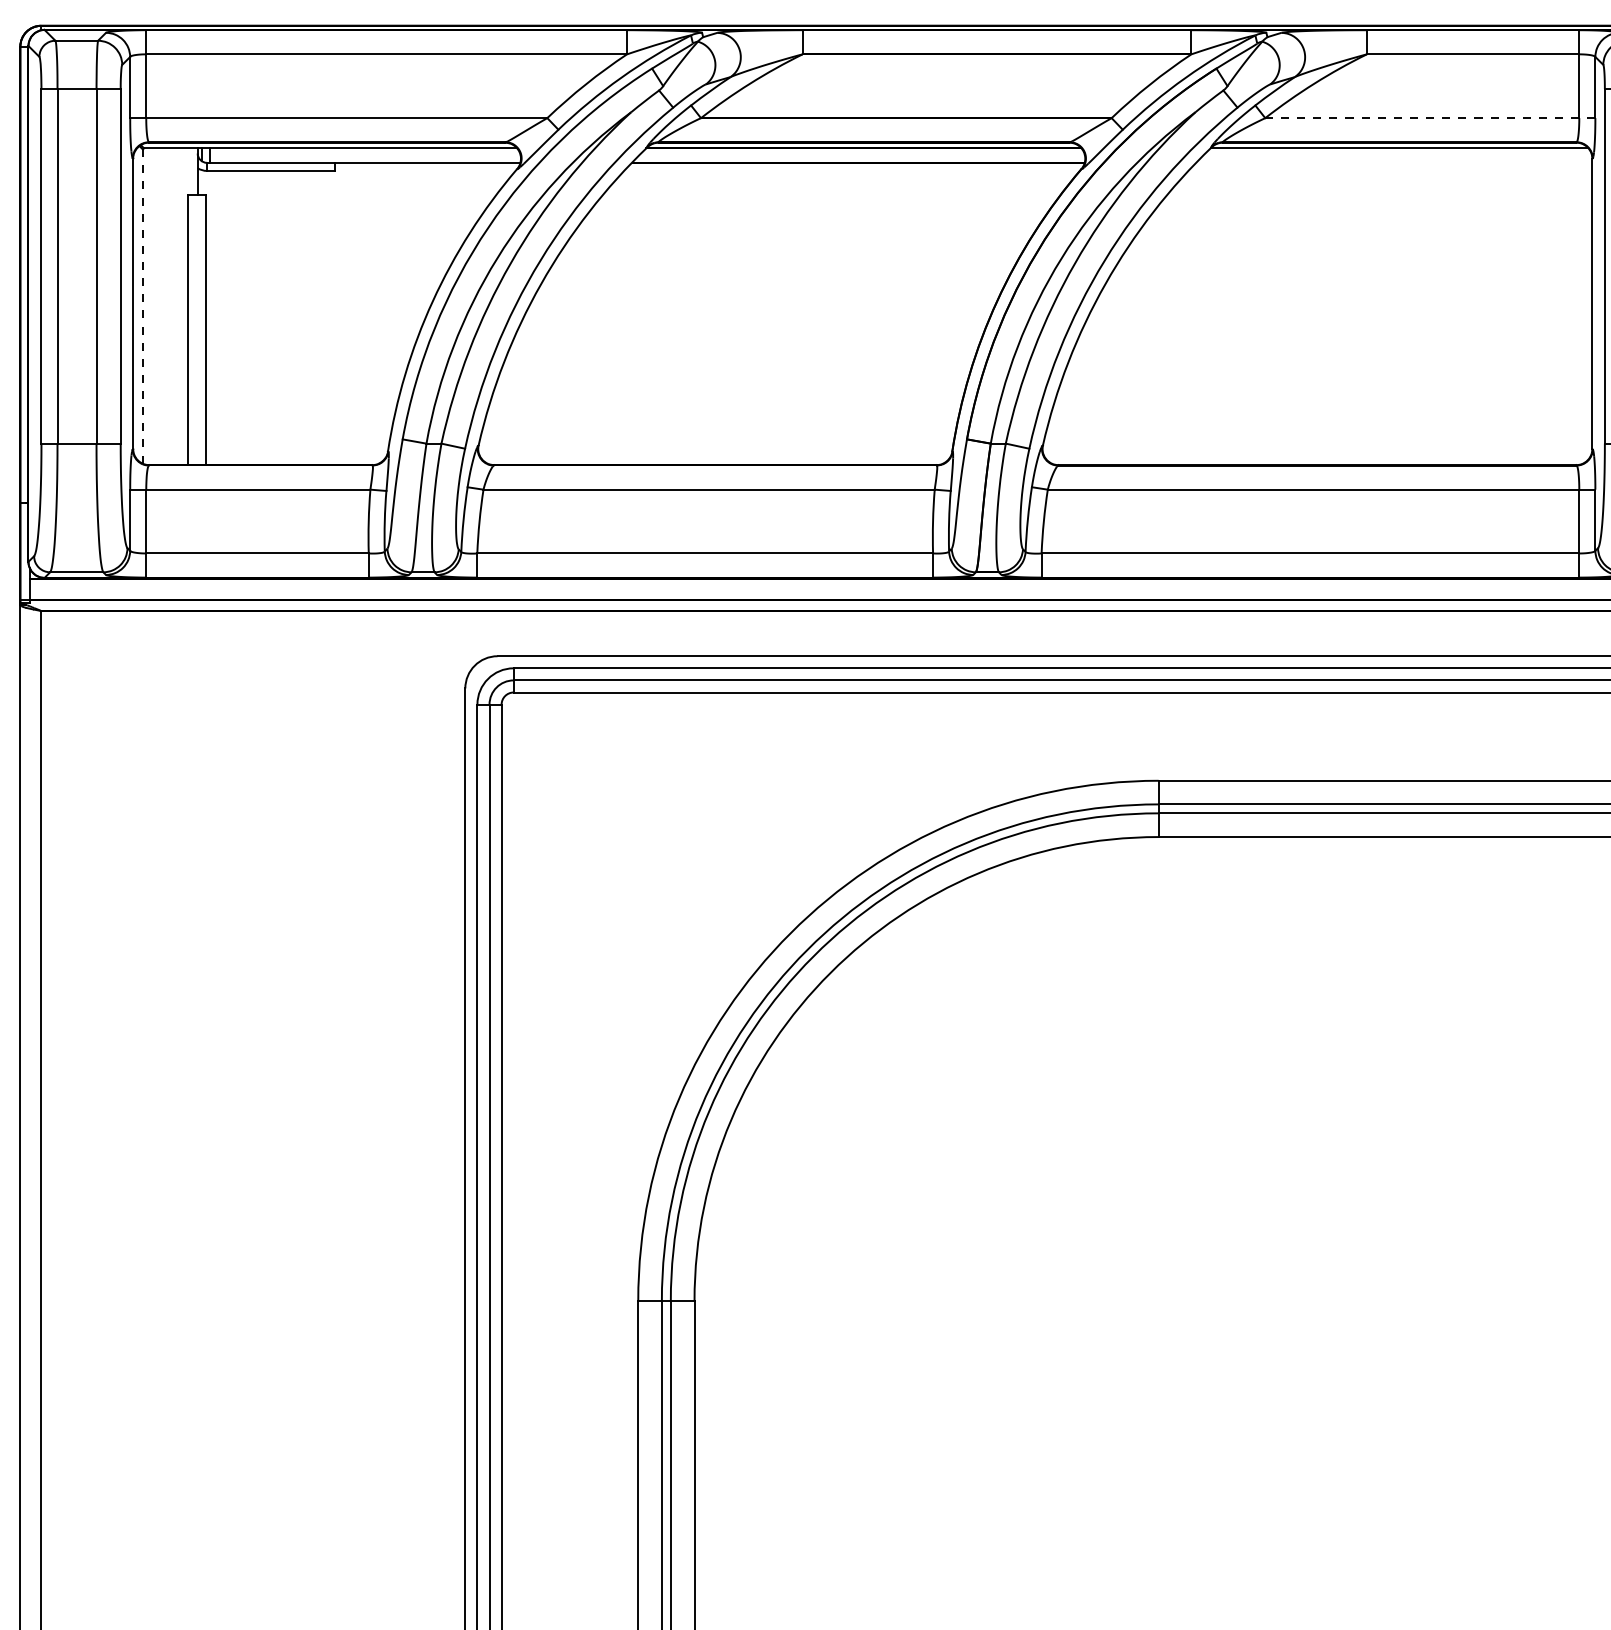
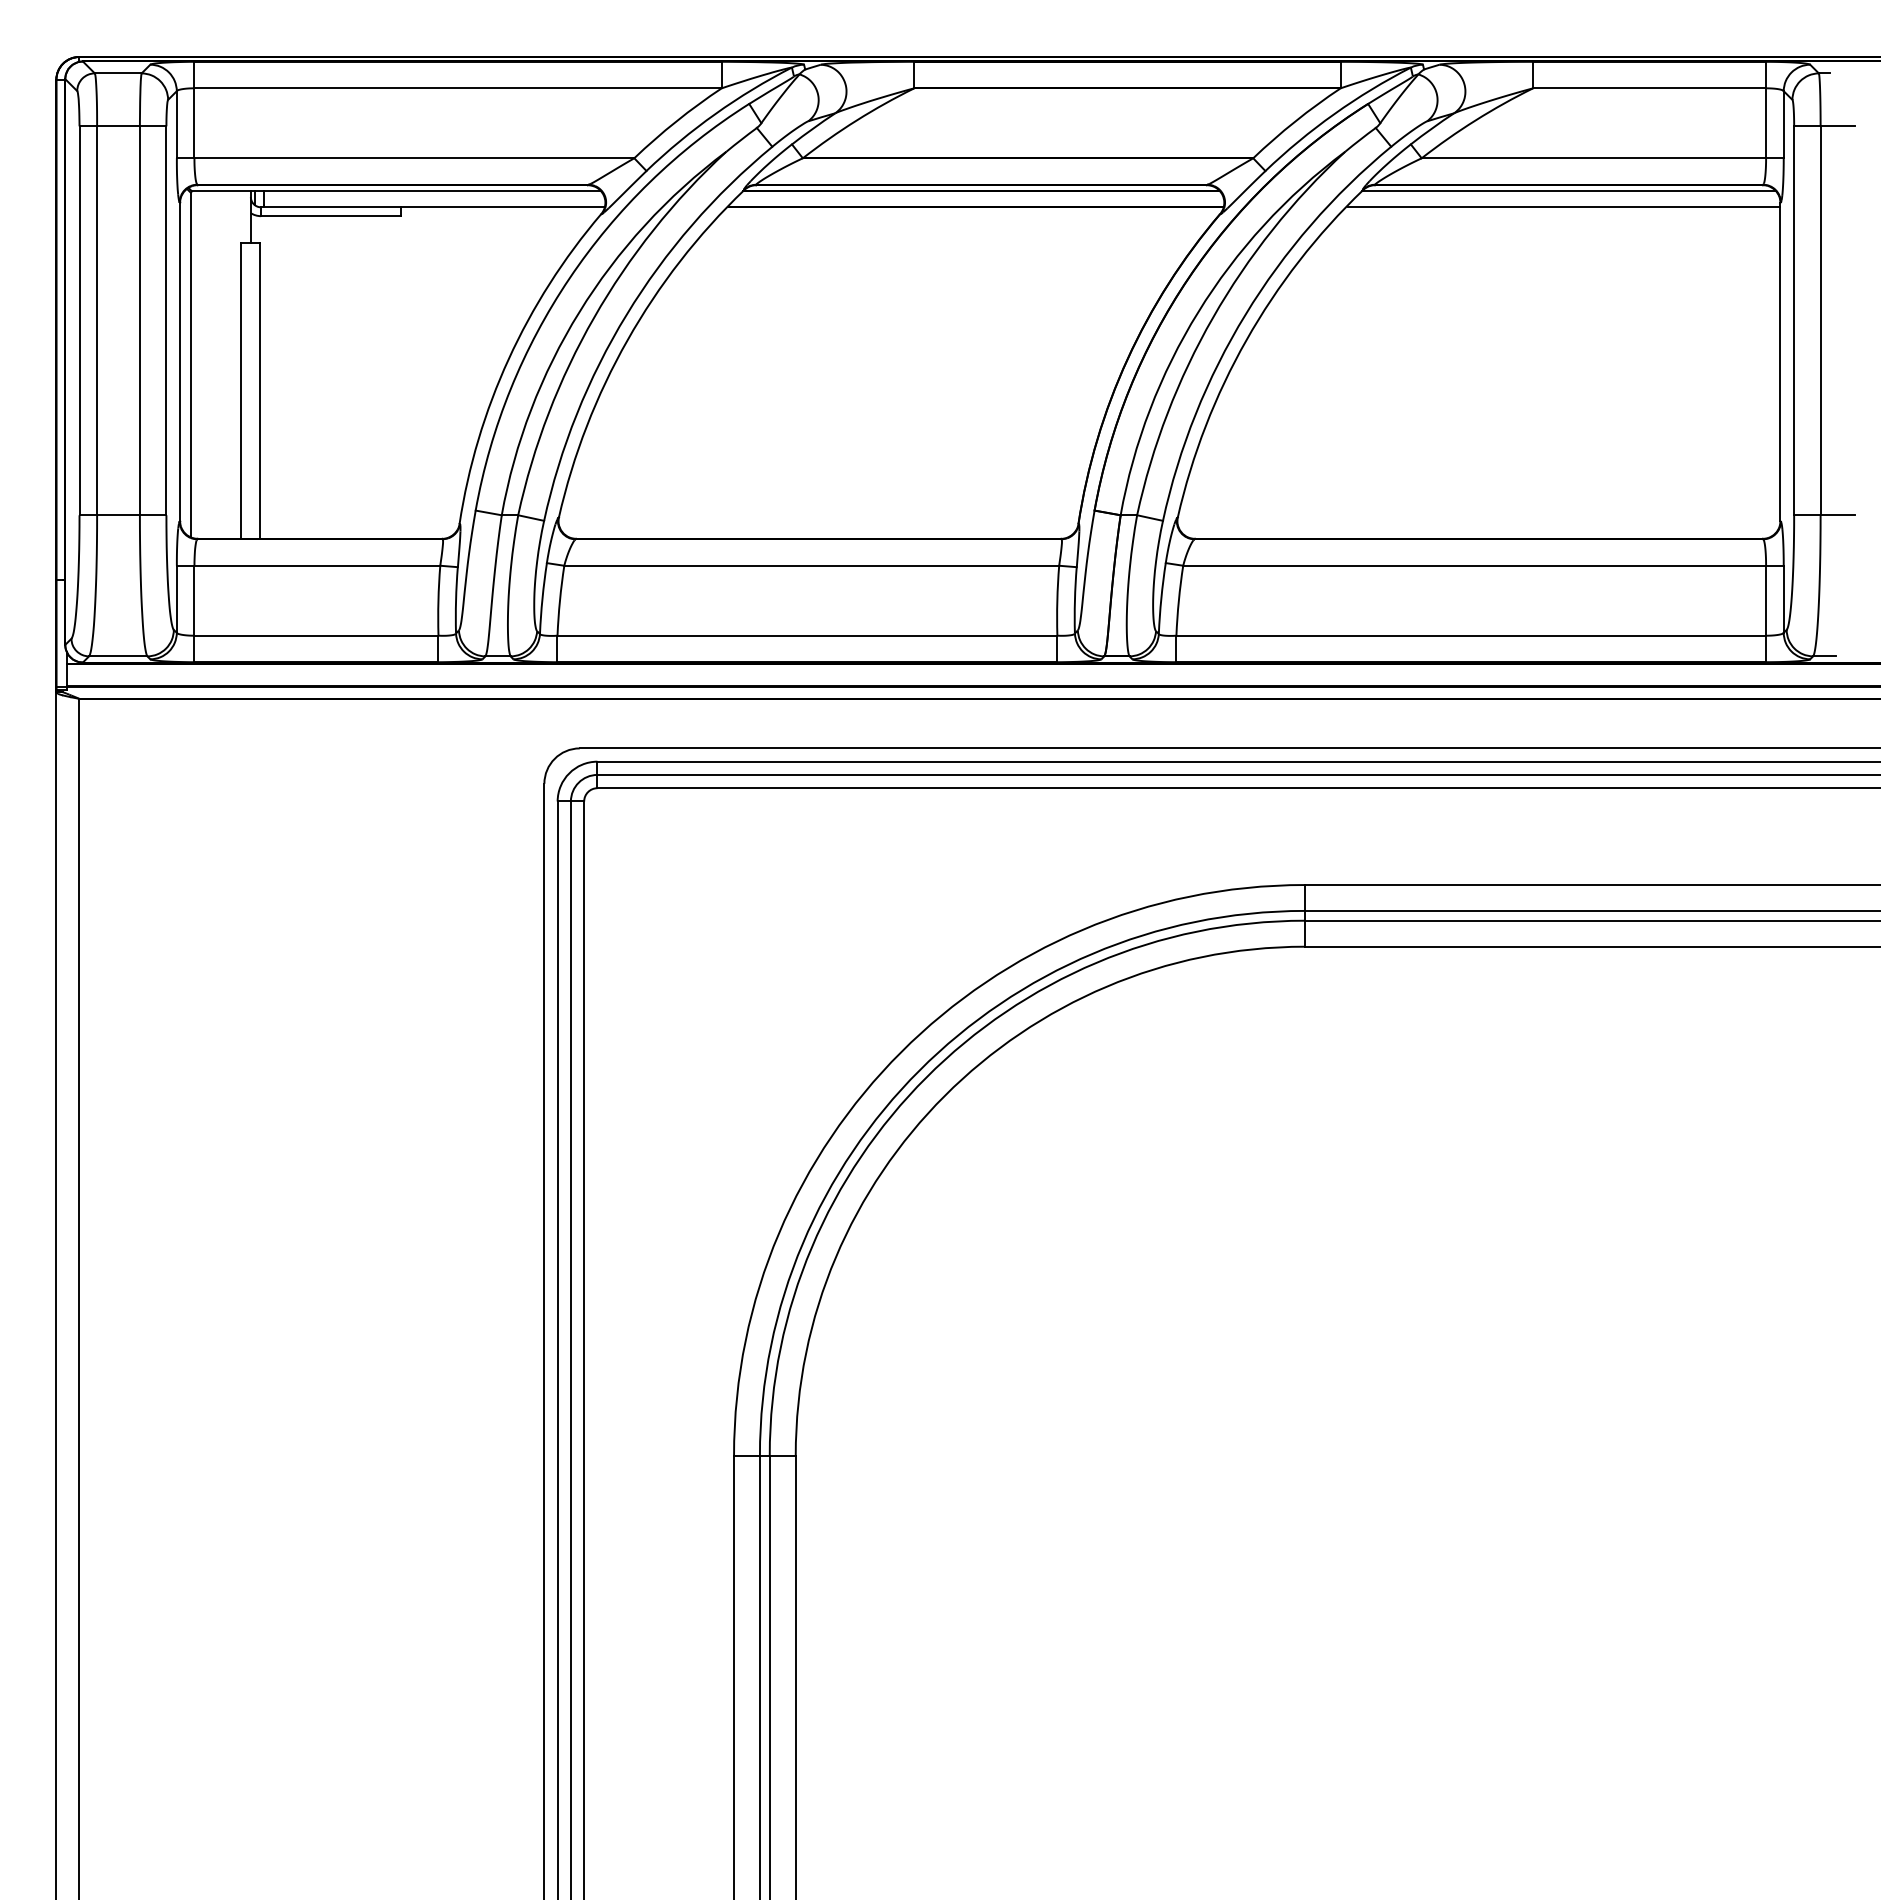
line: (1430, 118) -> (1602, 158), dashed -> solid
line: (1394, 163) -> (1563, 207), added
line: (142, 306) -> (190, 364), dashed -> solid

